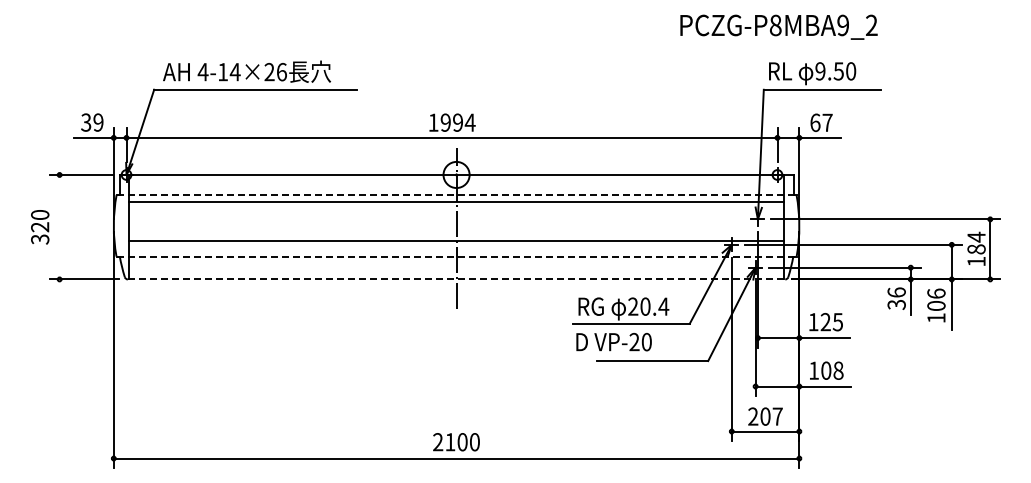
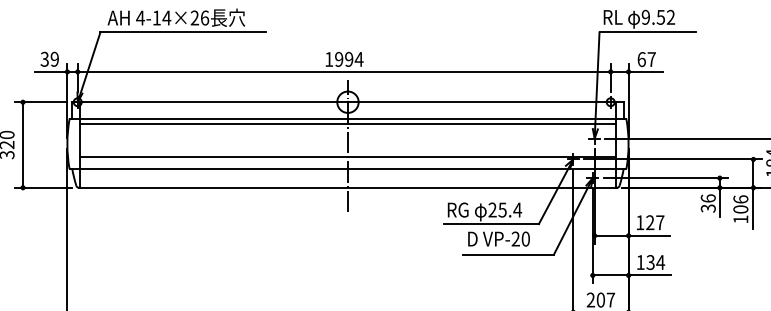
text: (851, 71) -> (671, 17), 9.50 -> 9.52
line: (456, 194) -> (347, 118), dashed -> solid
line: (59, 226) -> (22, 144), added
line: (457, 256) -> (348, 168), dashed -> solid
line: (456, 279) -> (347, 187), dashed -> solid
text: (645, 306) -> (502, 209), 20.4 -> 25.4
text: (837, 322) -> (659, 223), 125 -> 127
text: (613, 342) -> (498, 239), moved
text: (832, 370) -> (655, 262), 108 -> 134

